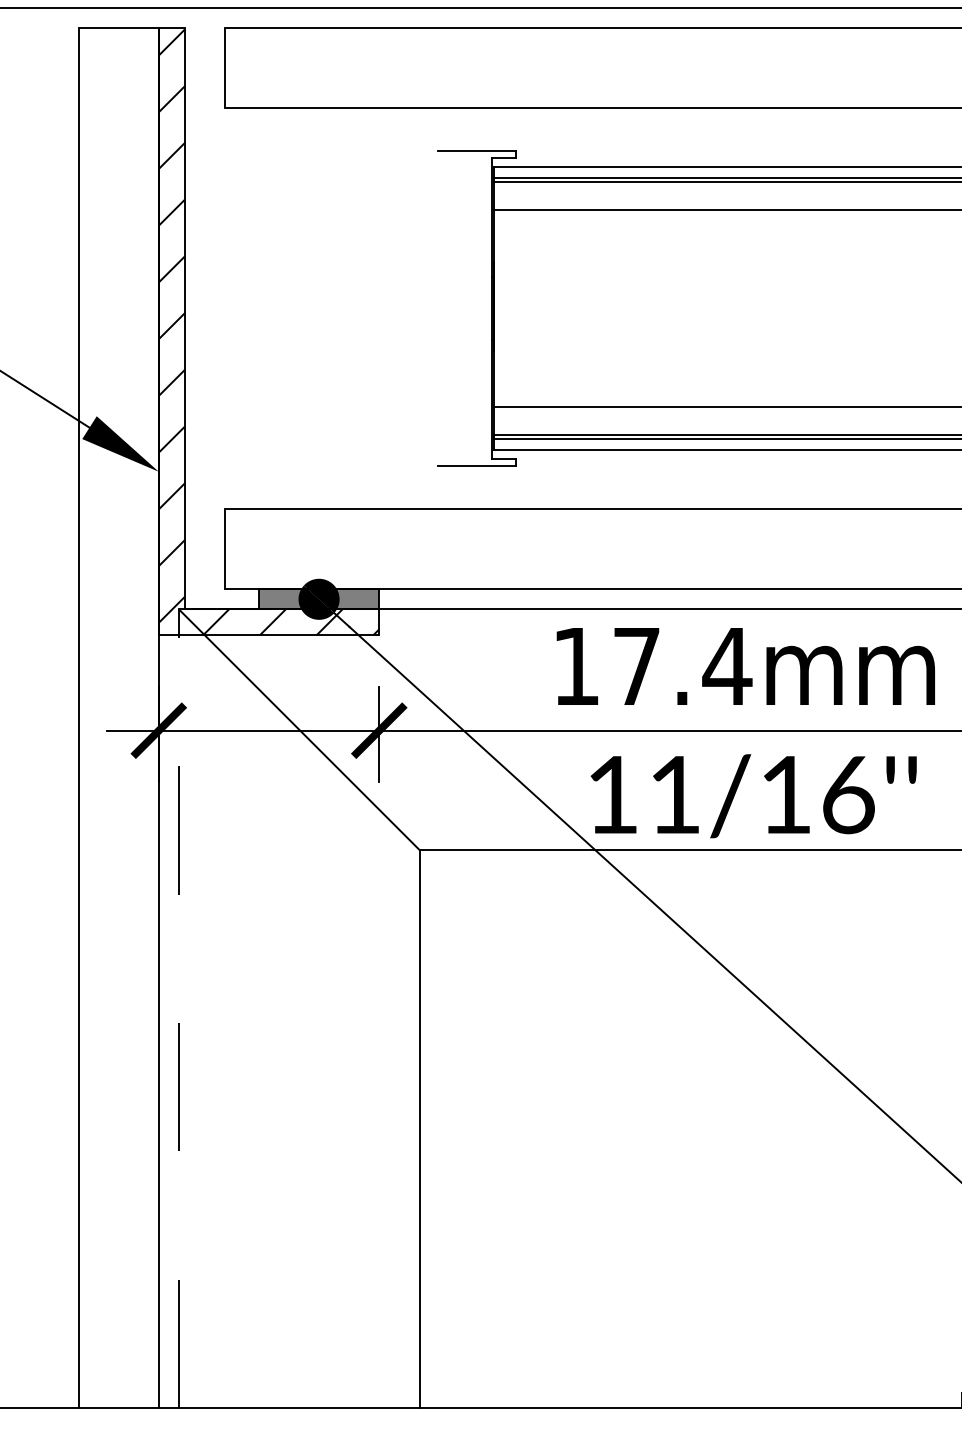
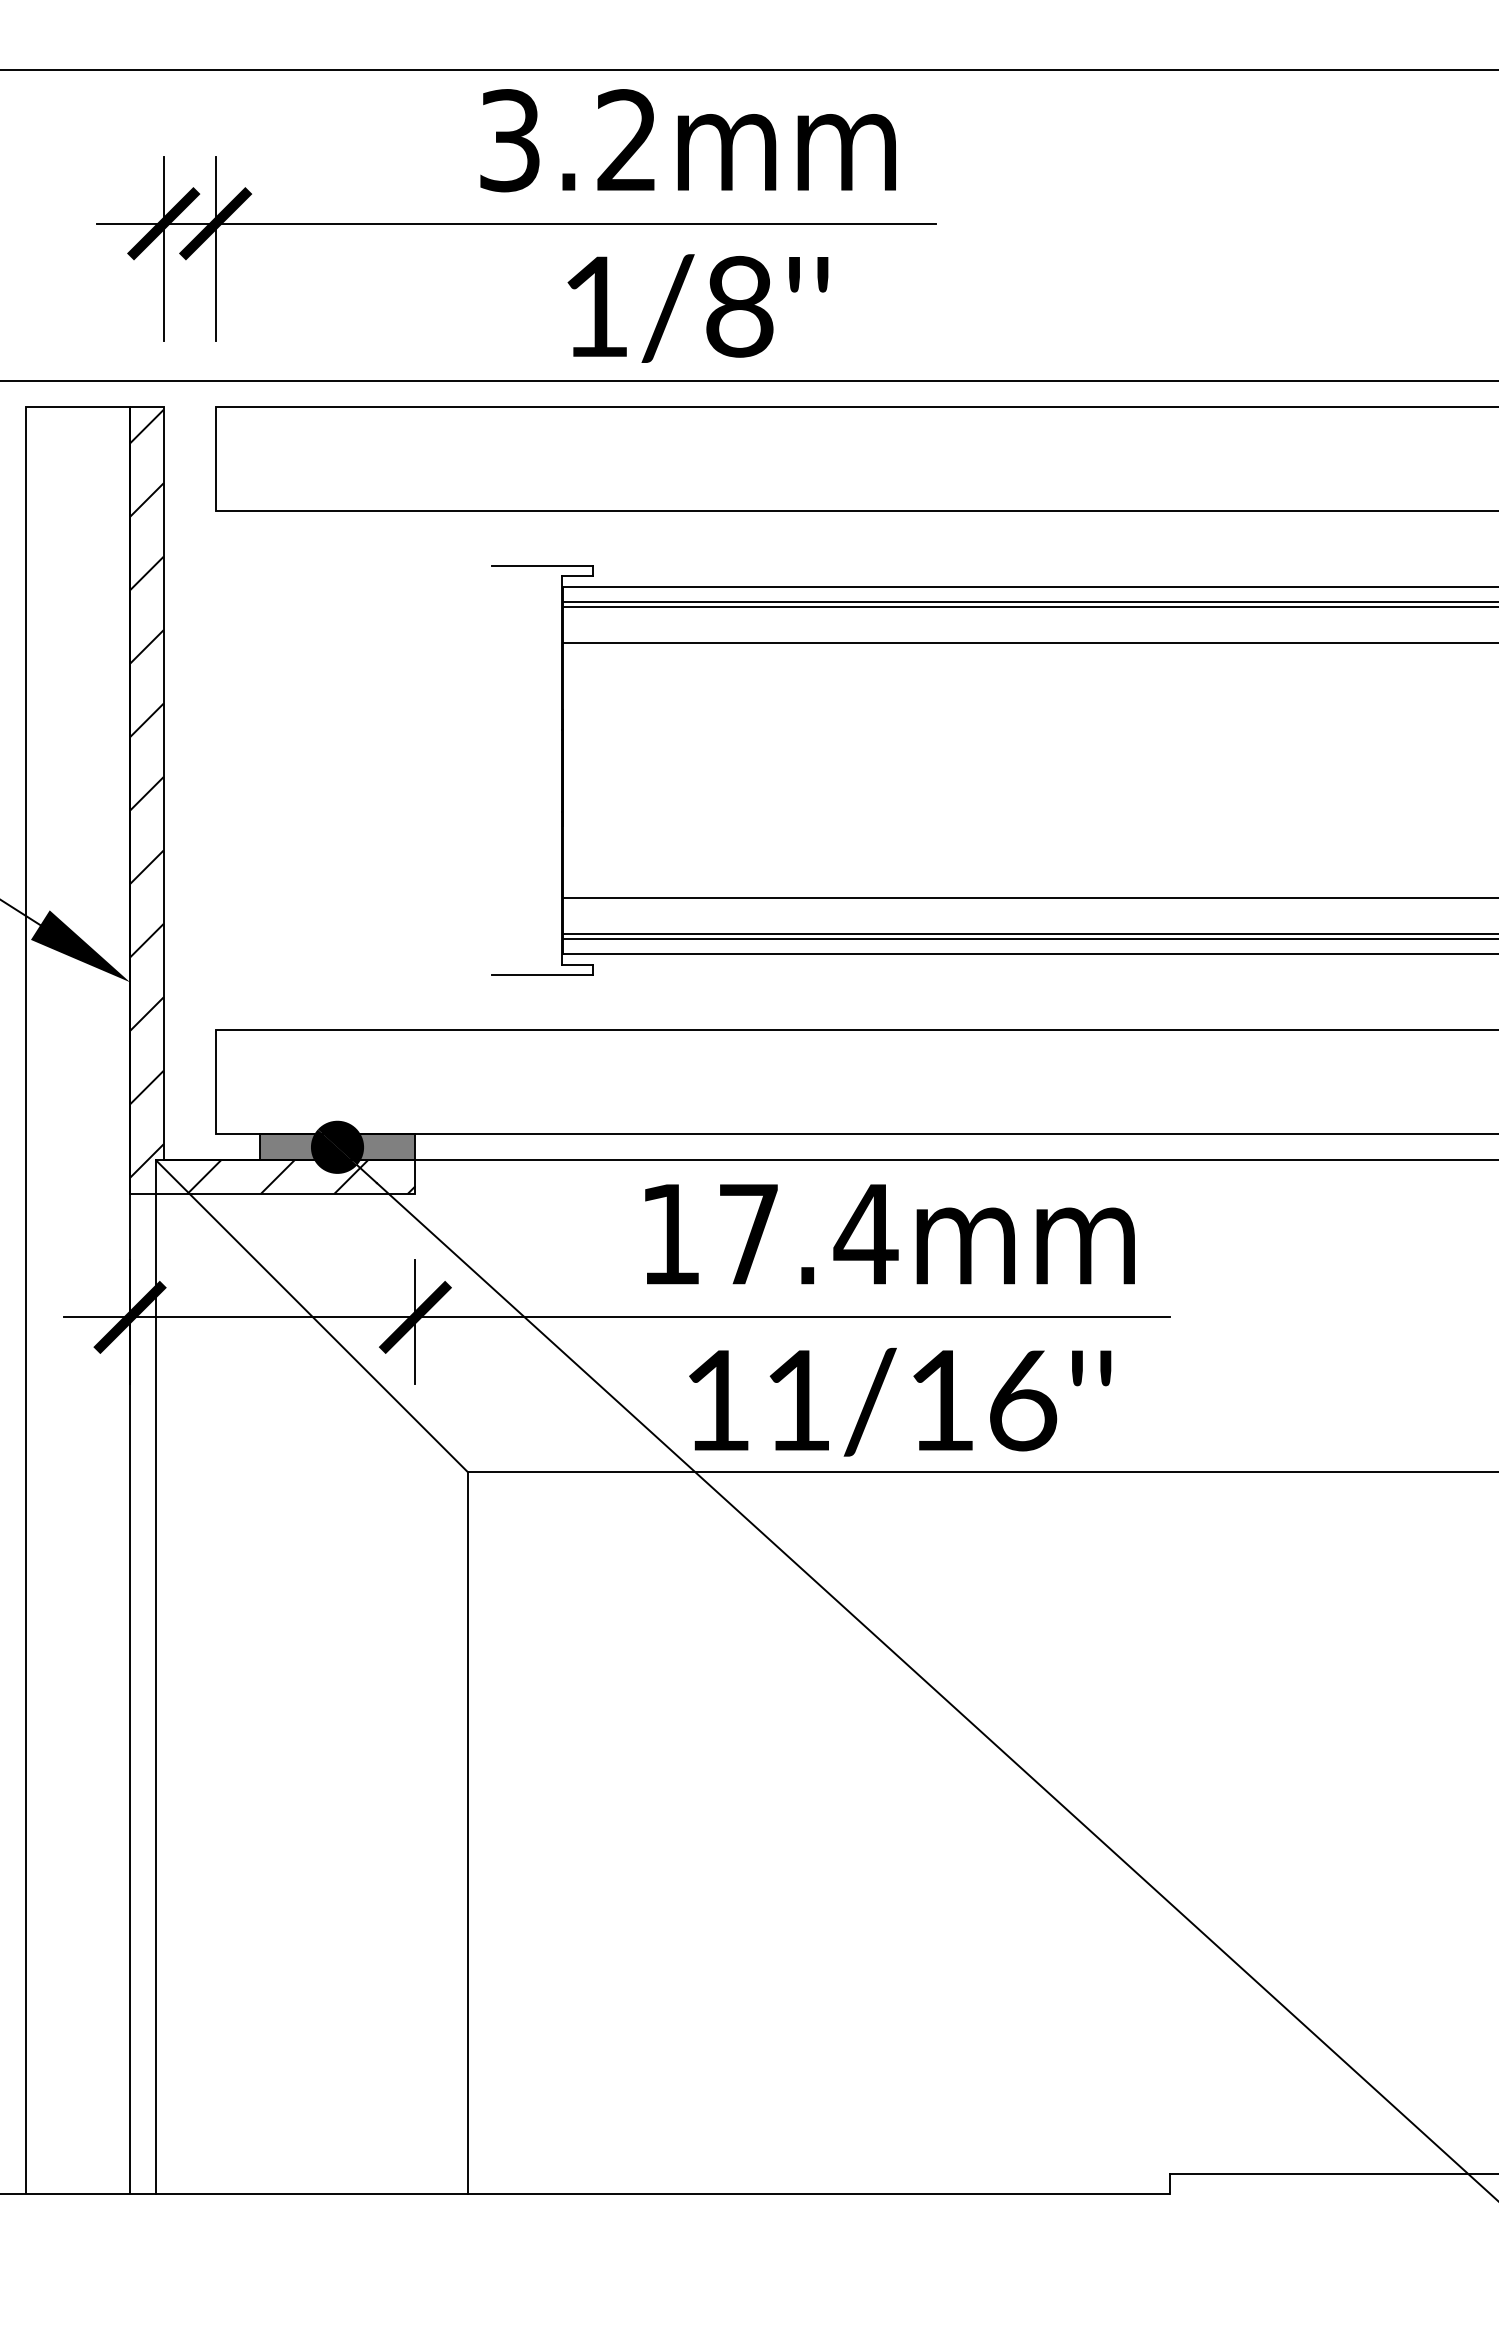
line: (179, 1008) -> (156, 1676), dashed -> solid

